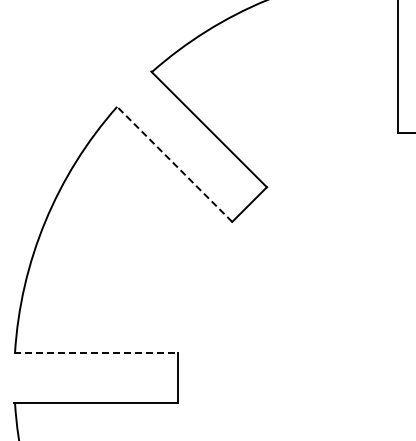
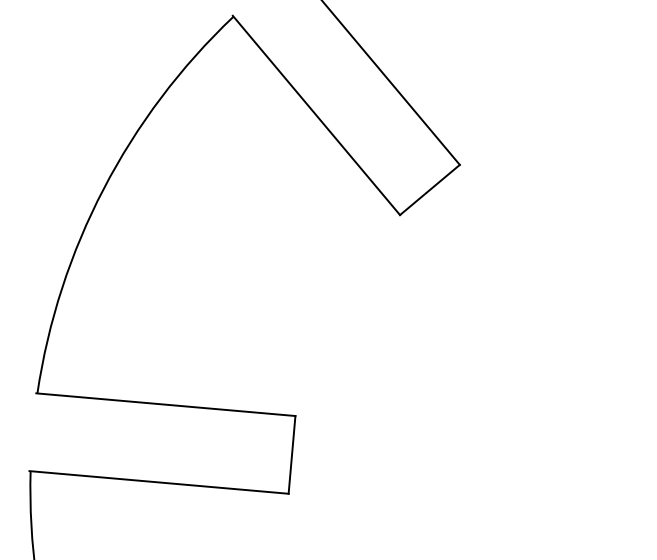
line: (174, 164) -> (316, 116), dashed -> solid
line: (96, 353) -> (166, 404), dashed -> solid

